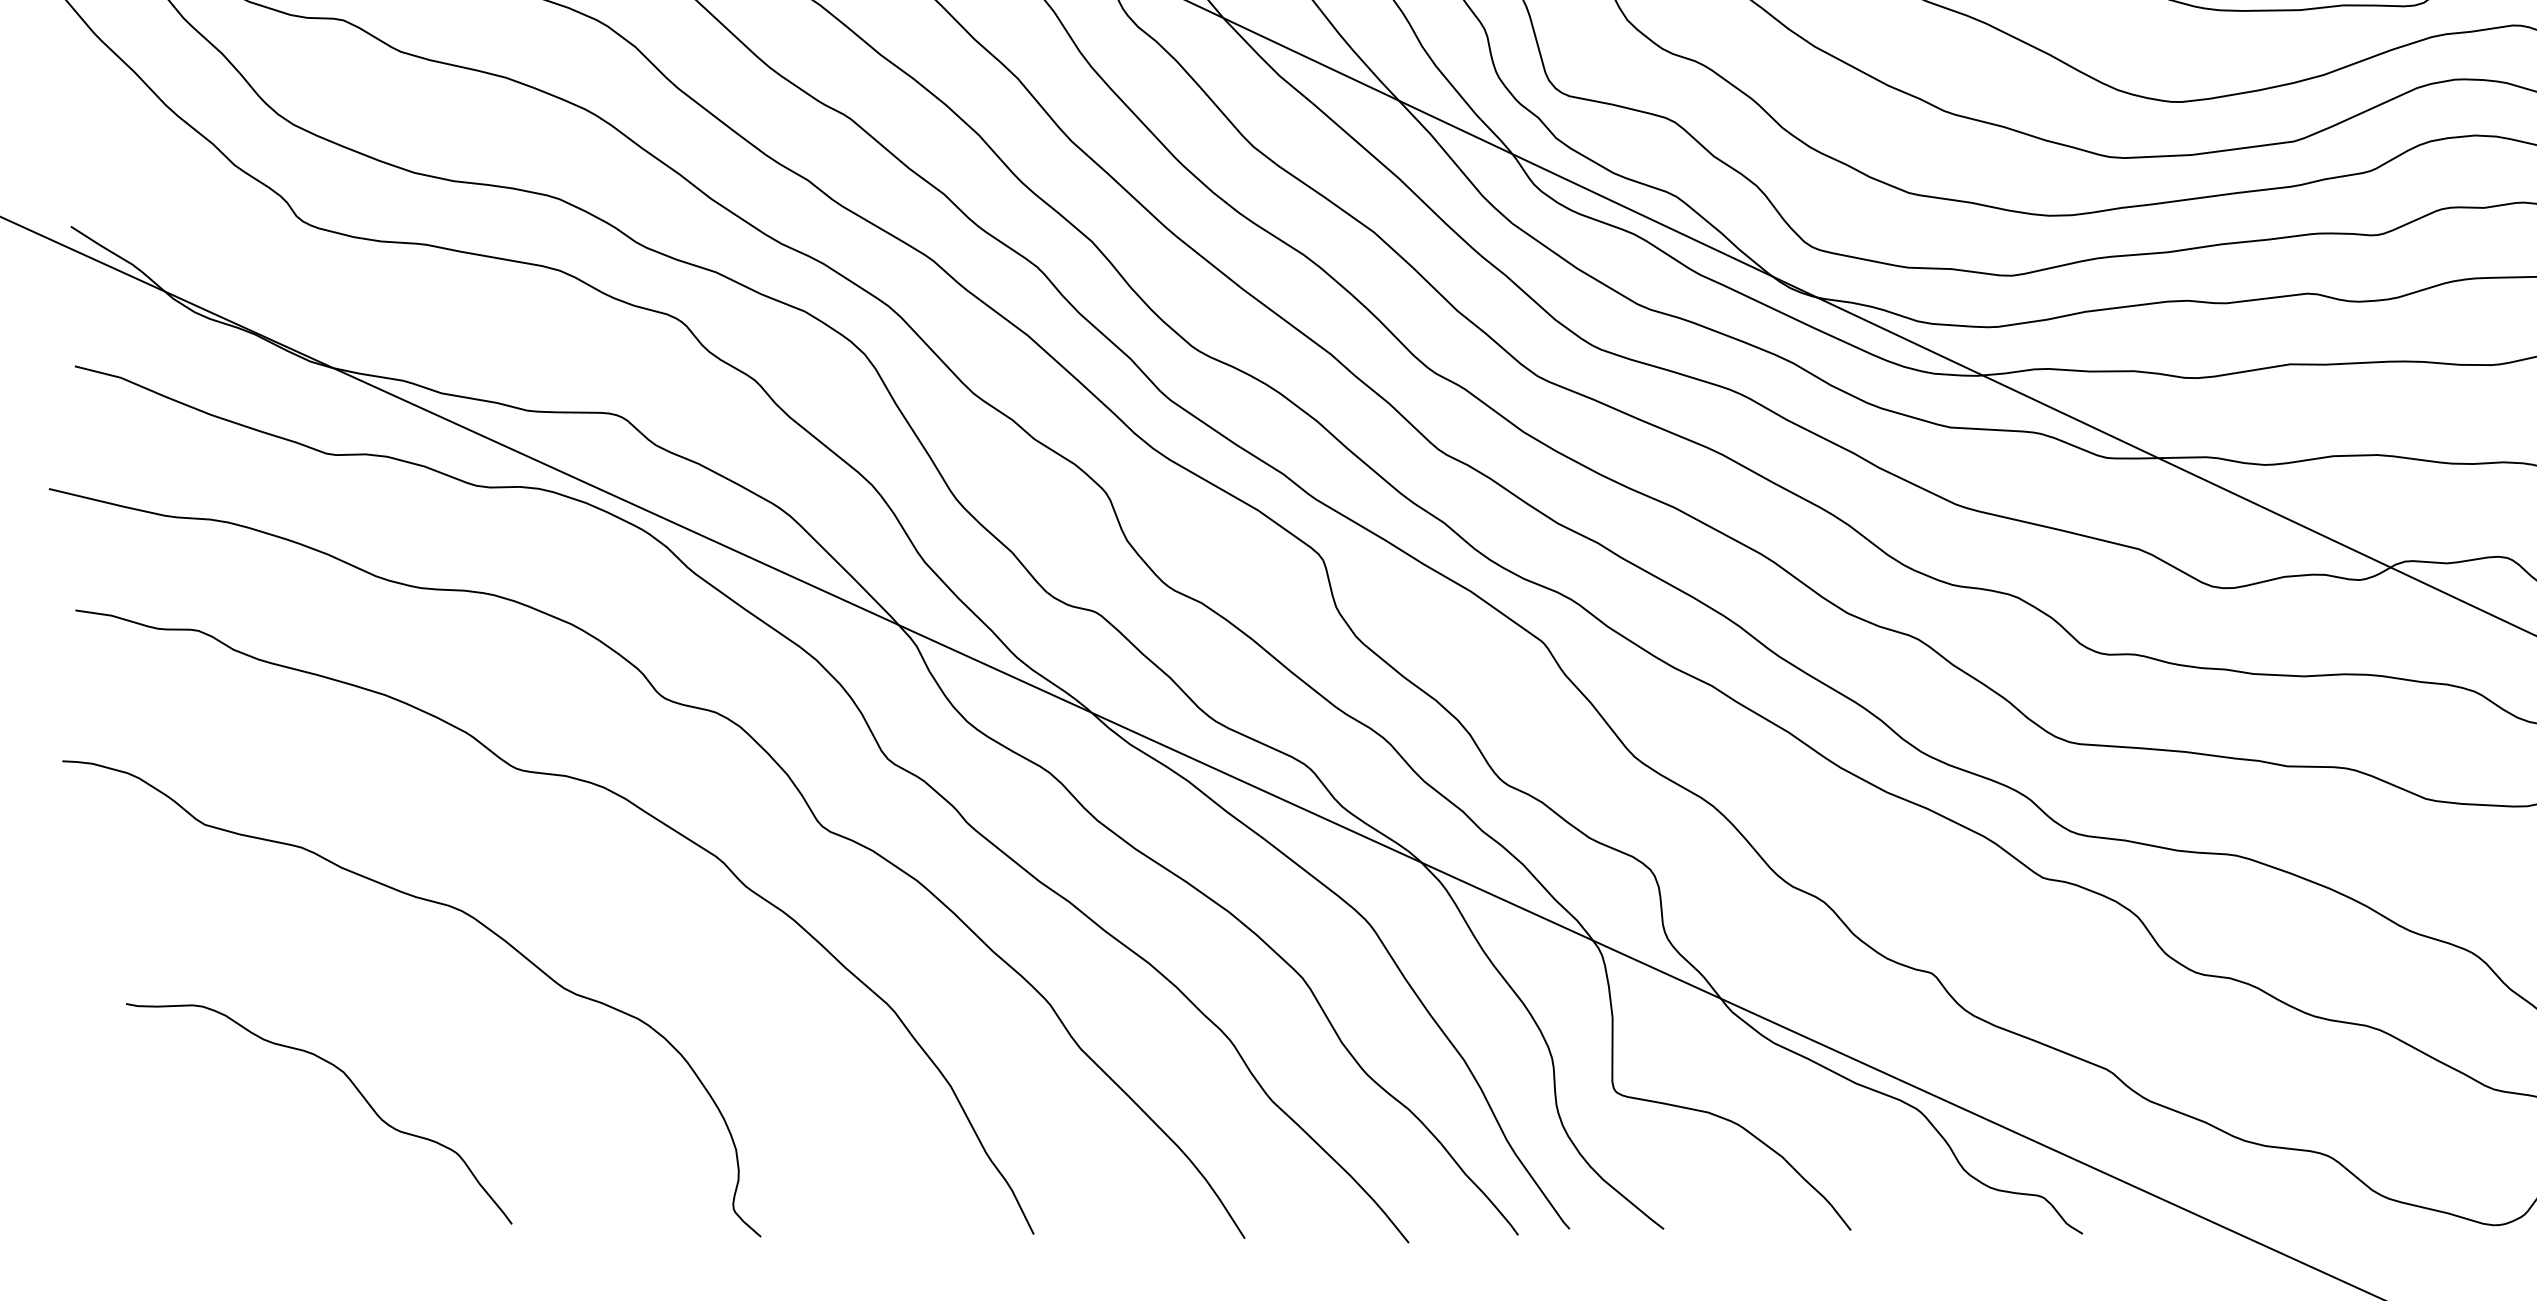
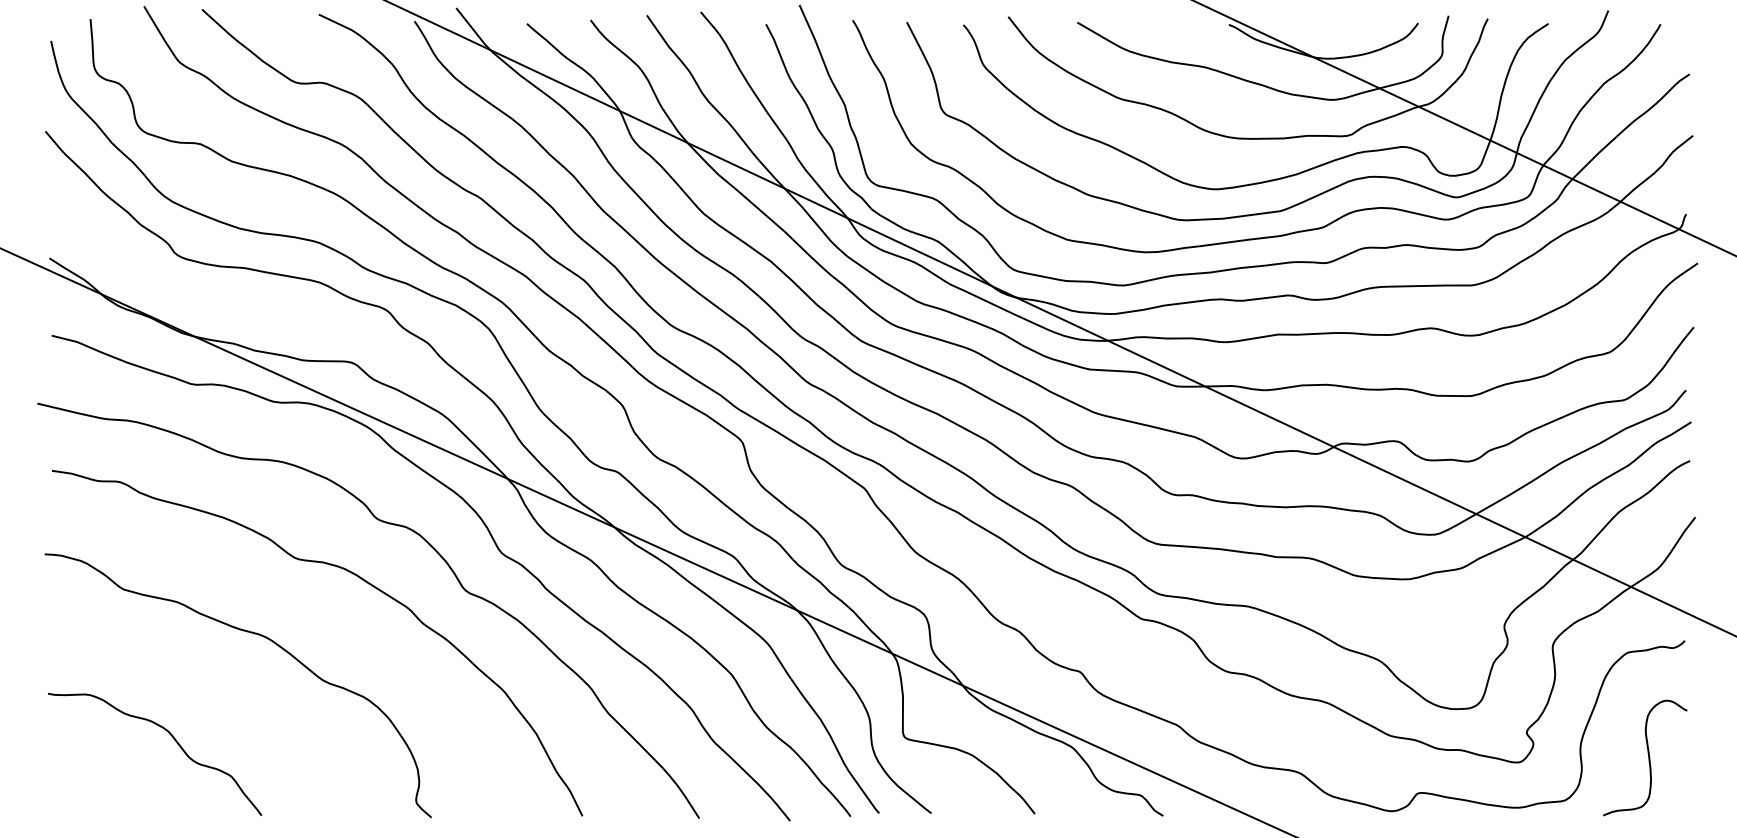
curve: (352, 1086) -> (173, 739), moved

